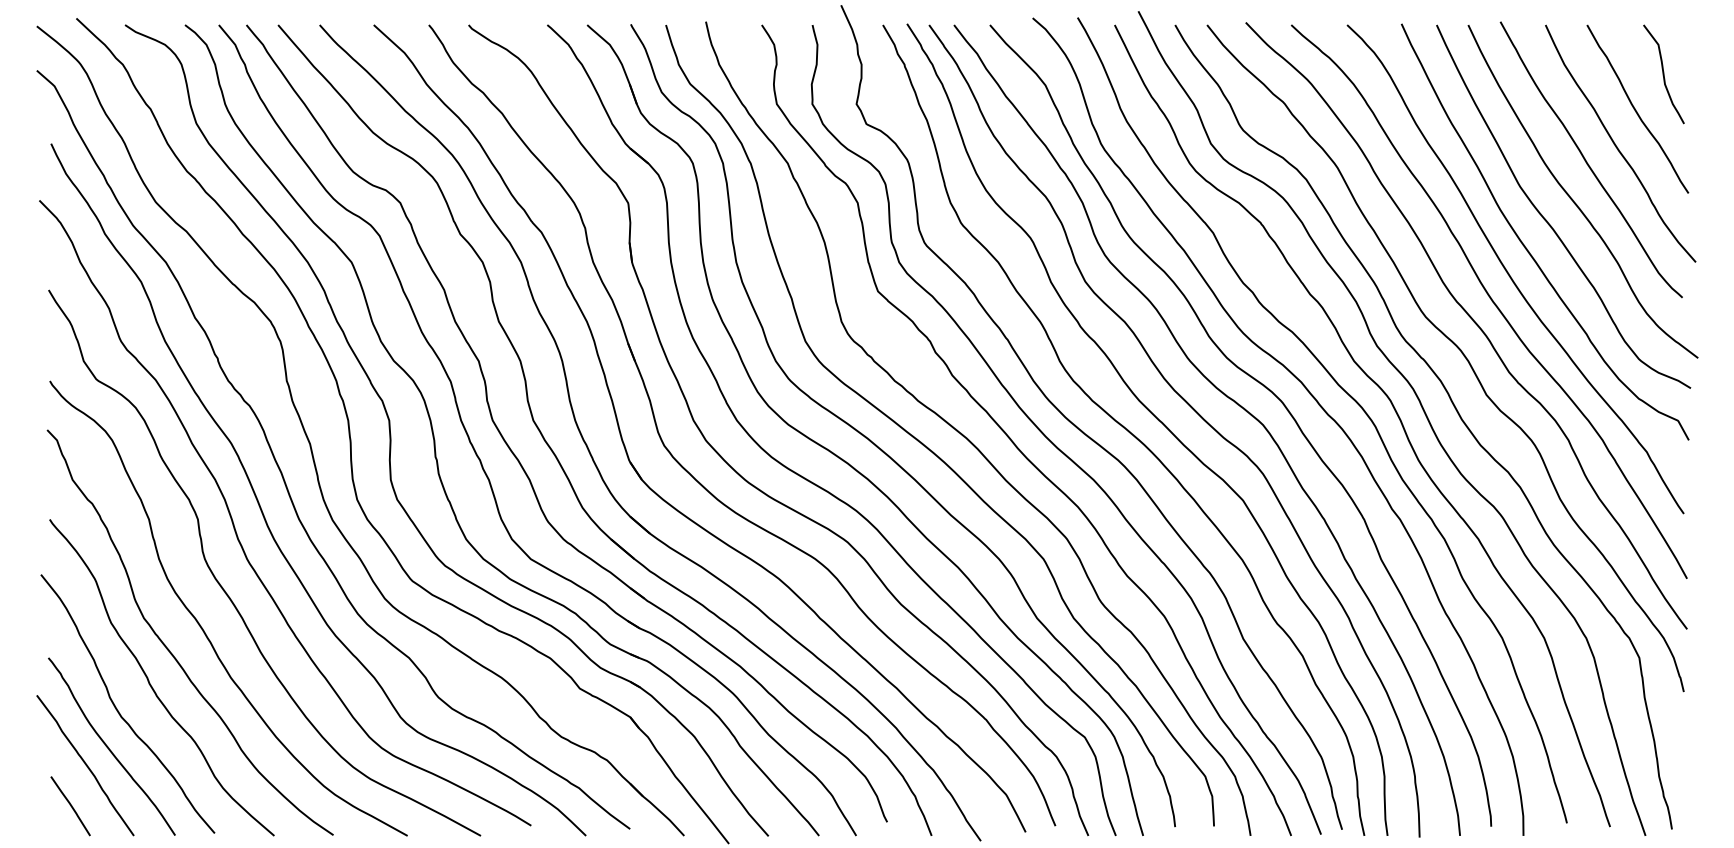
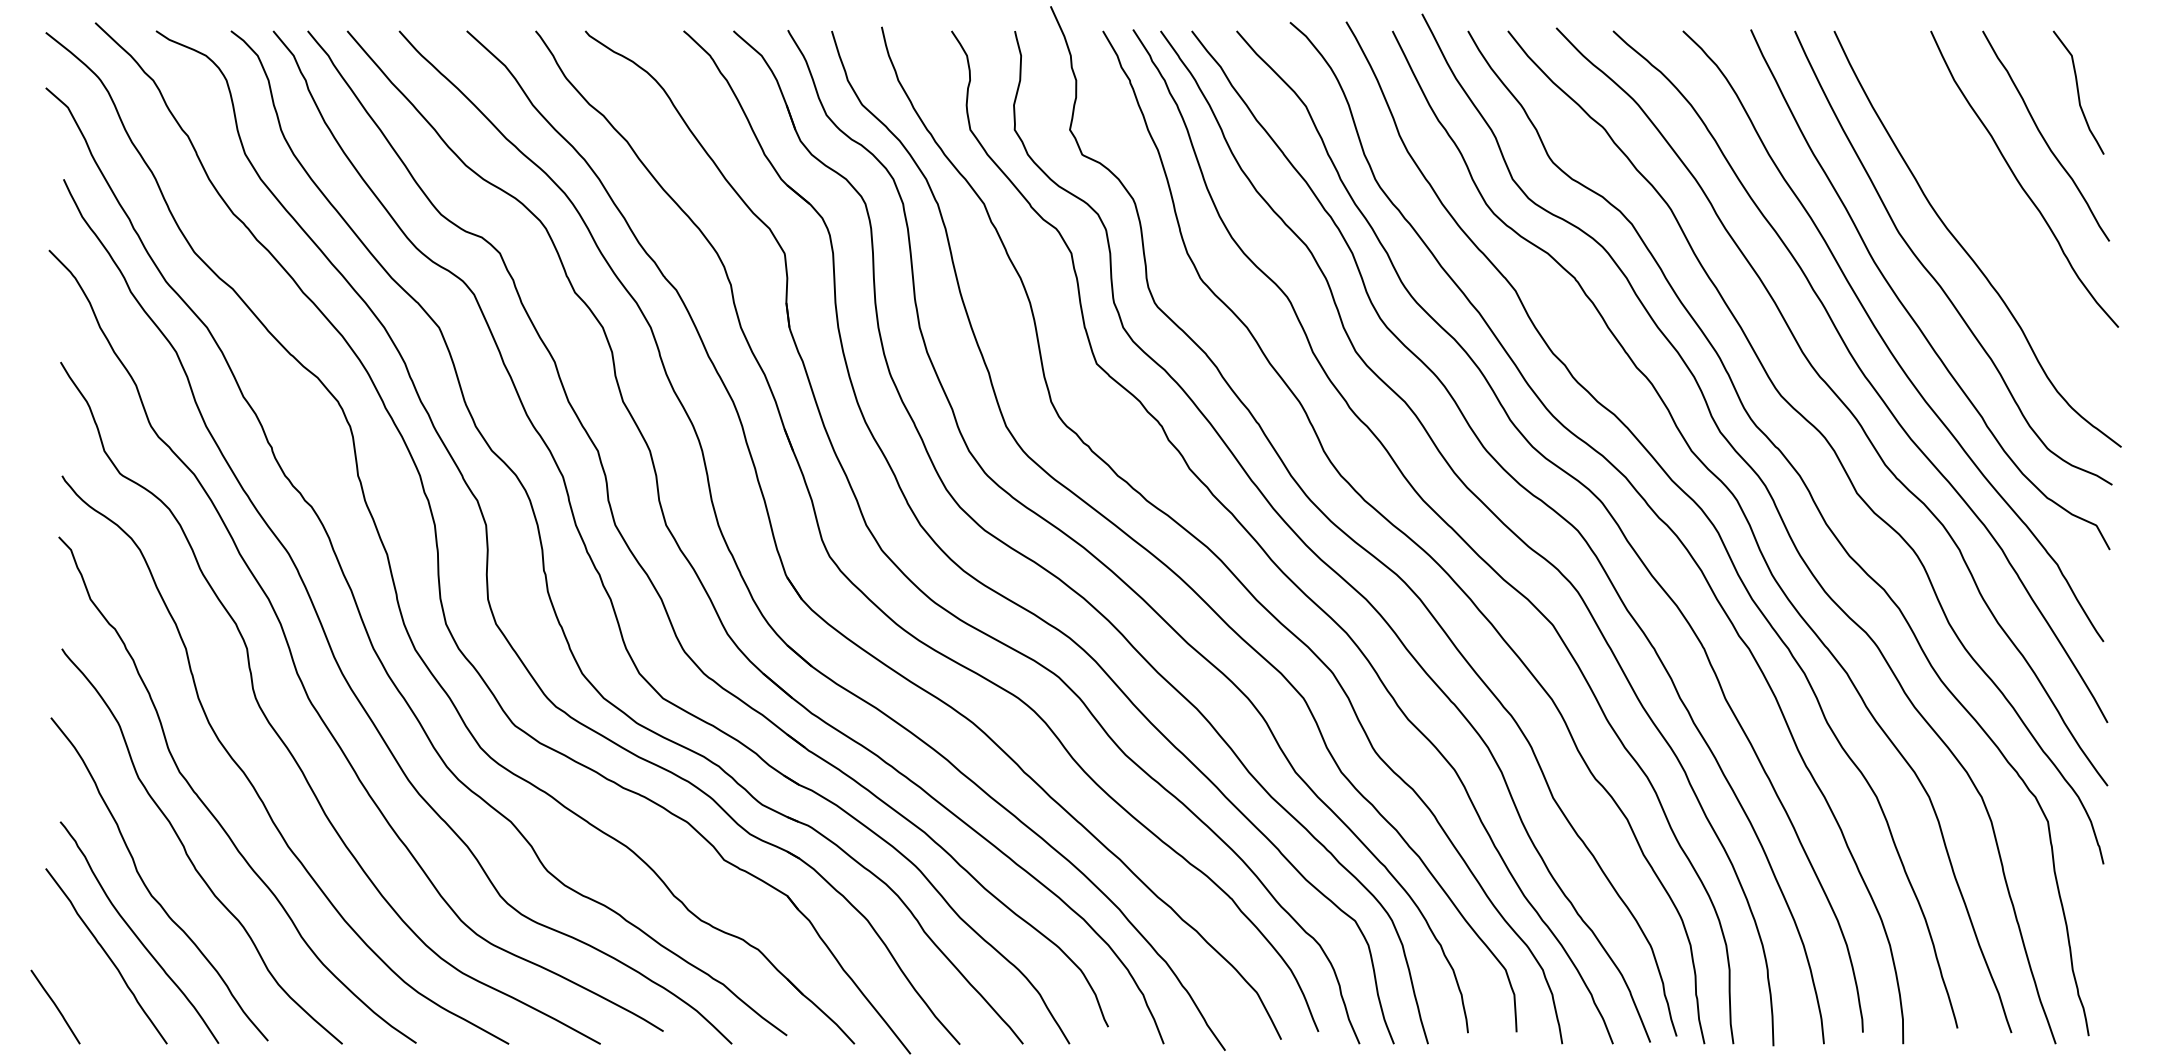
curve: (1587, 161) -> (1983, 201), removed
line: (70, 806) -> (55, 1007), moved

